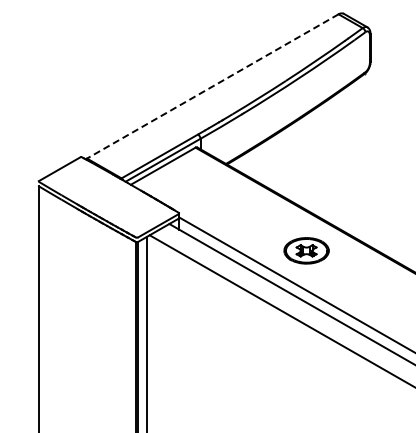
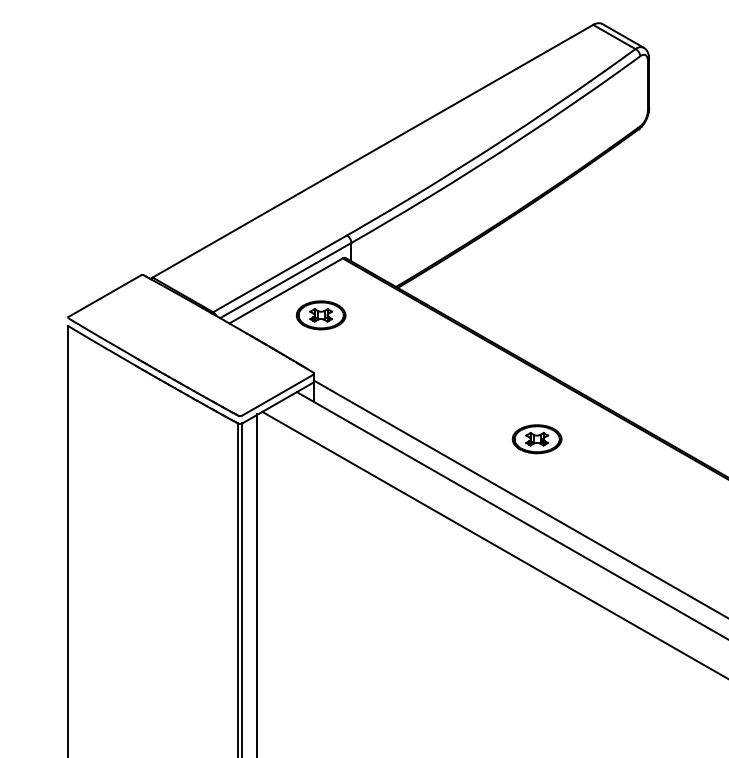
line: (212, 86) -> (372, 151), dashed -> solid
part: (183, 180) -> (321, 315), added
part: (306, 250) -> (537, 438), size x0.62

